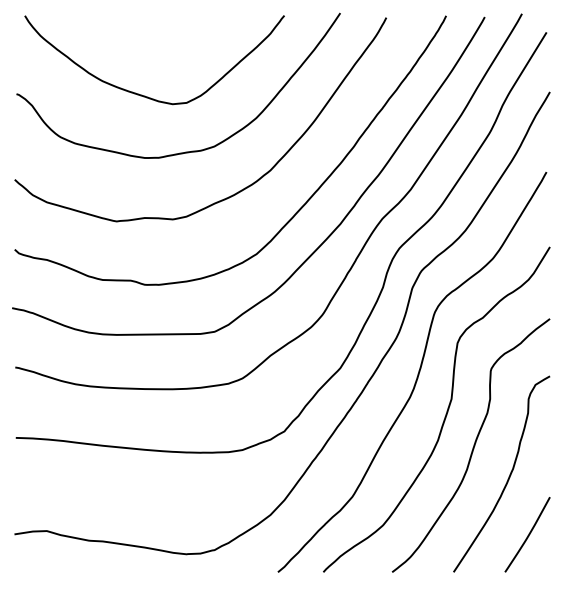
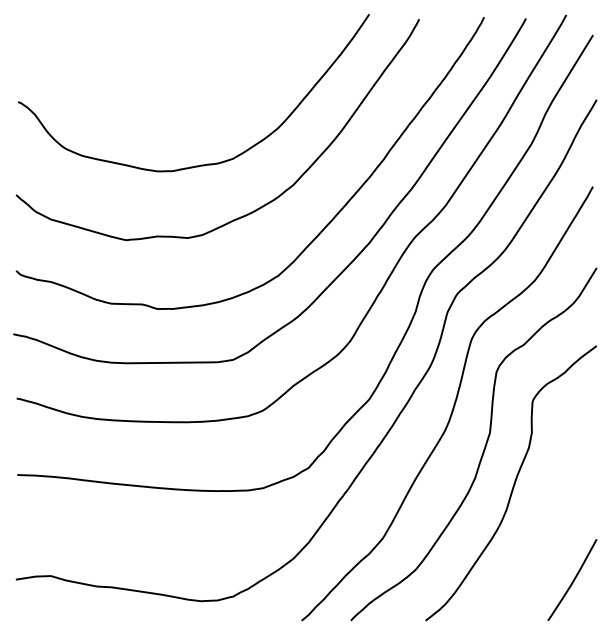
curve: (141, 94) -> (153, 102), removed
curve: (508, 477) -> (551, 517), removed

